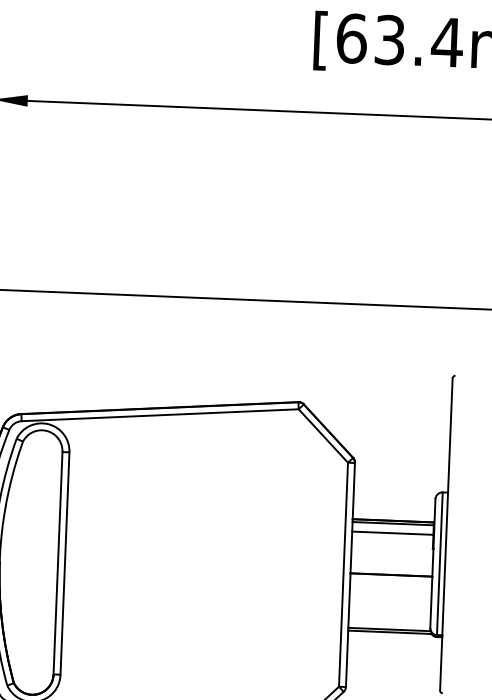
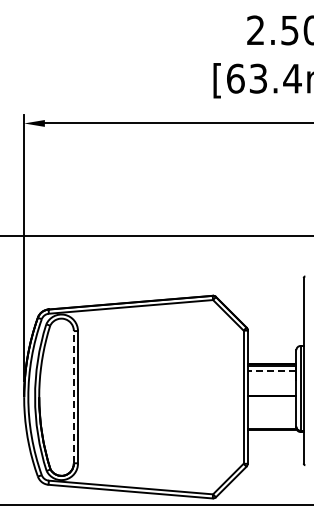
line: (392, 533) -> (271, 371), solid -> dashed
line: (57, 562) -> (73, 396), solid -> dashed

